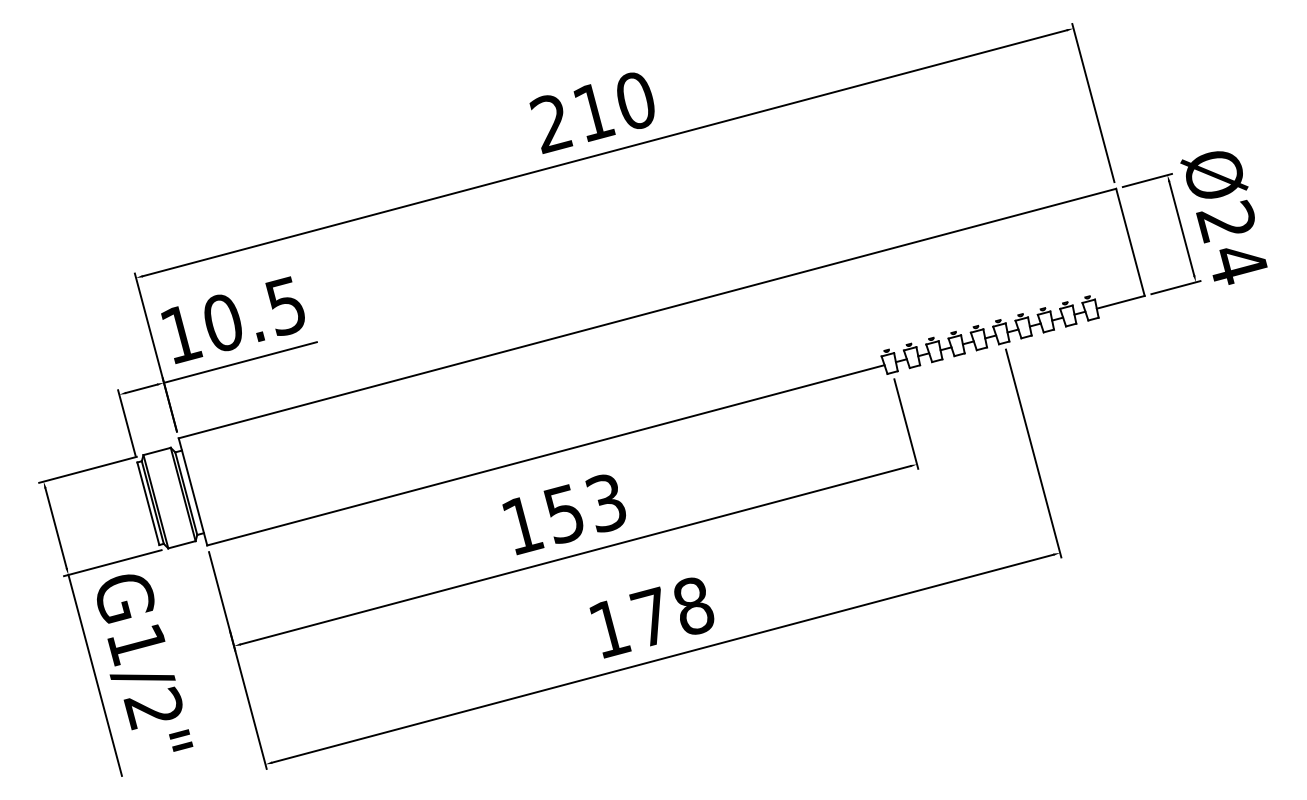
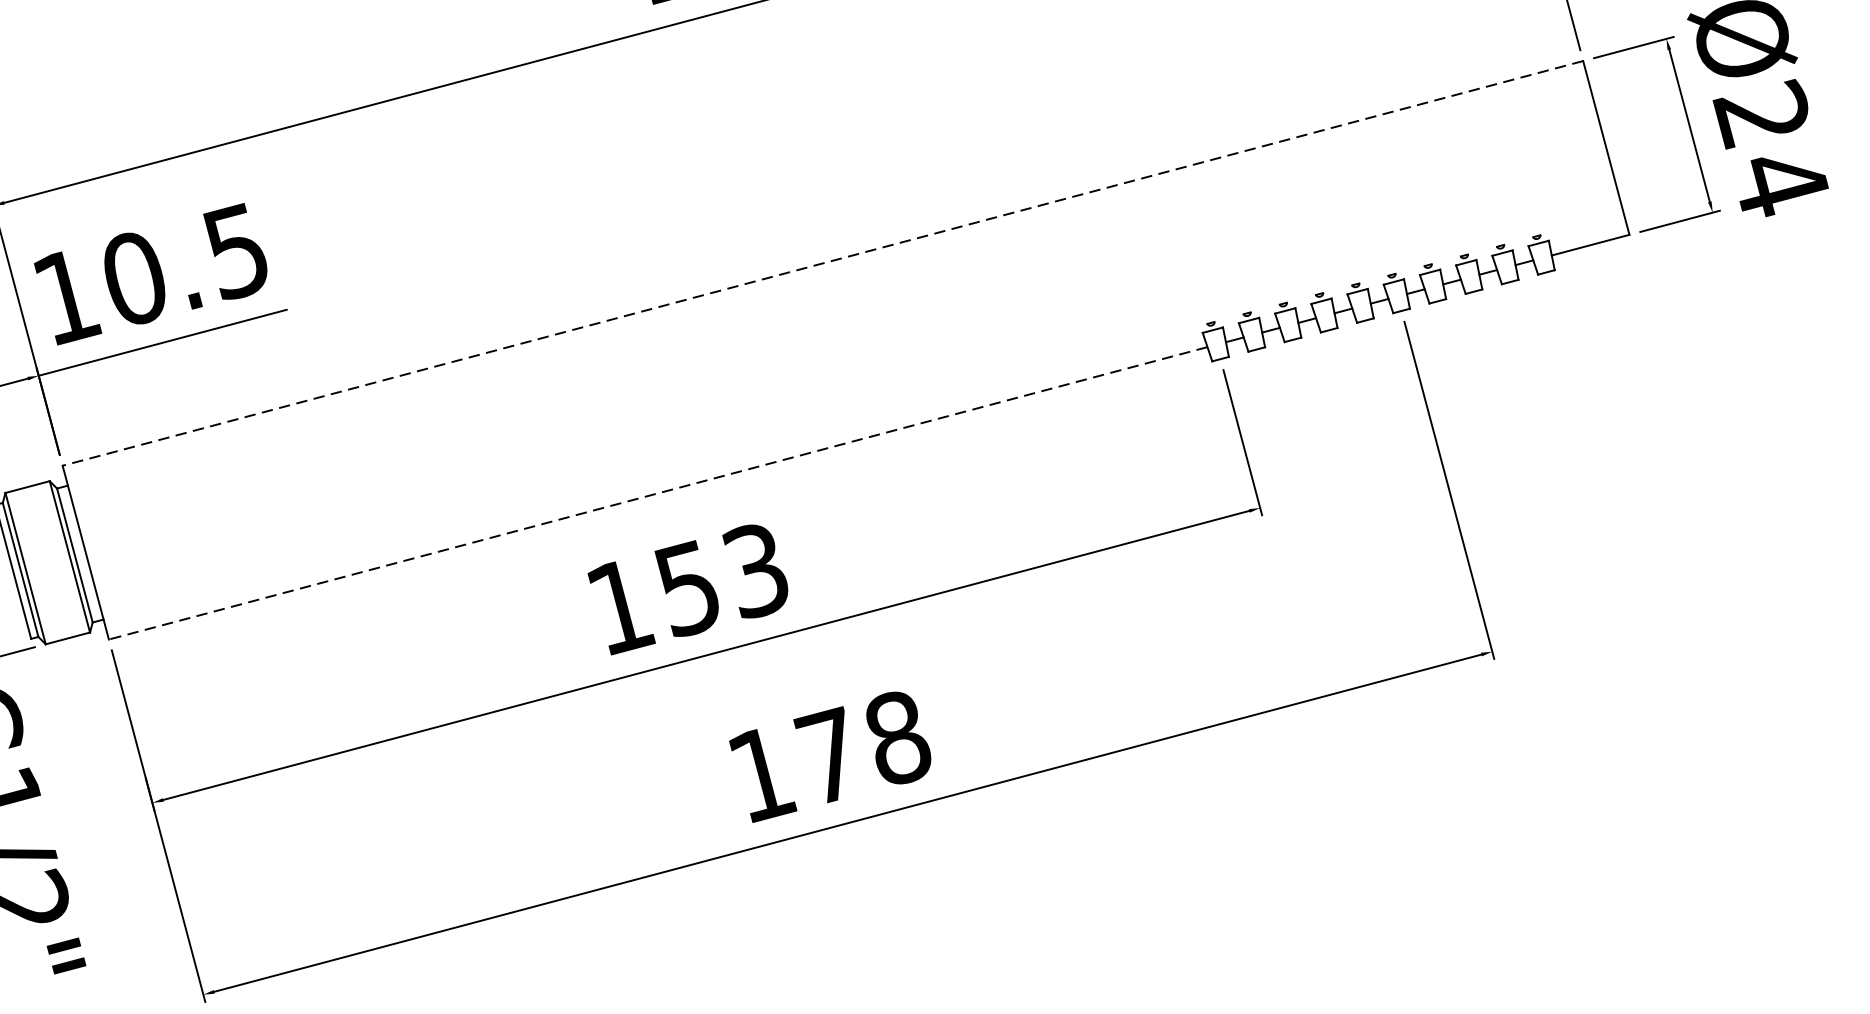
line: (646, 313) -> (821, 263), solid -> dashed
line: (545, 455) -> (657, 493), solid -> dashed

